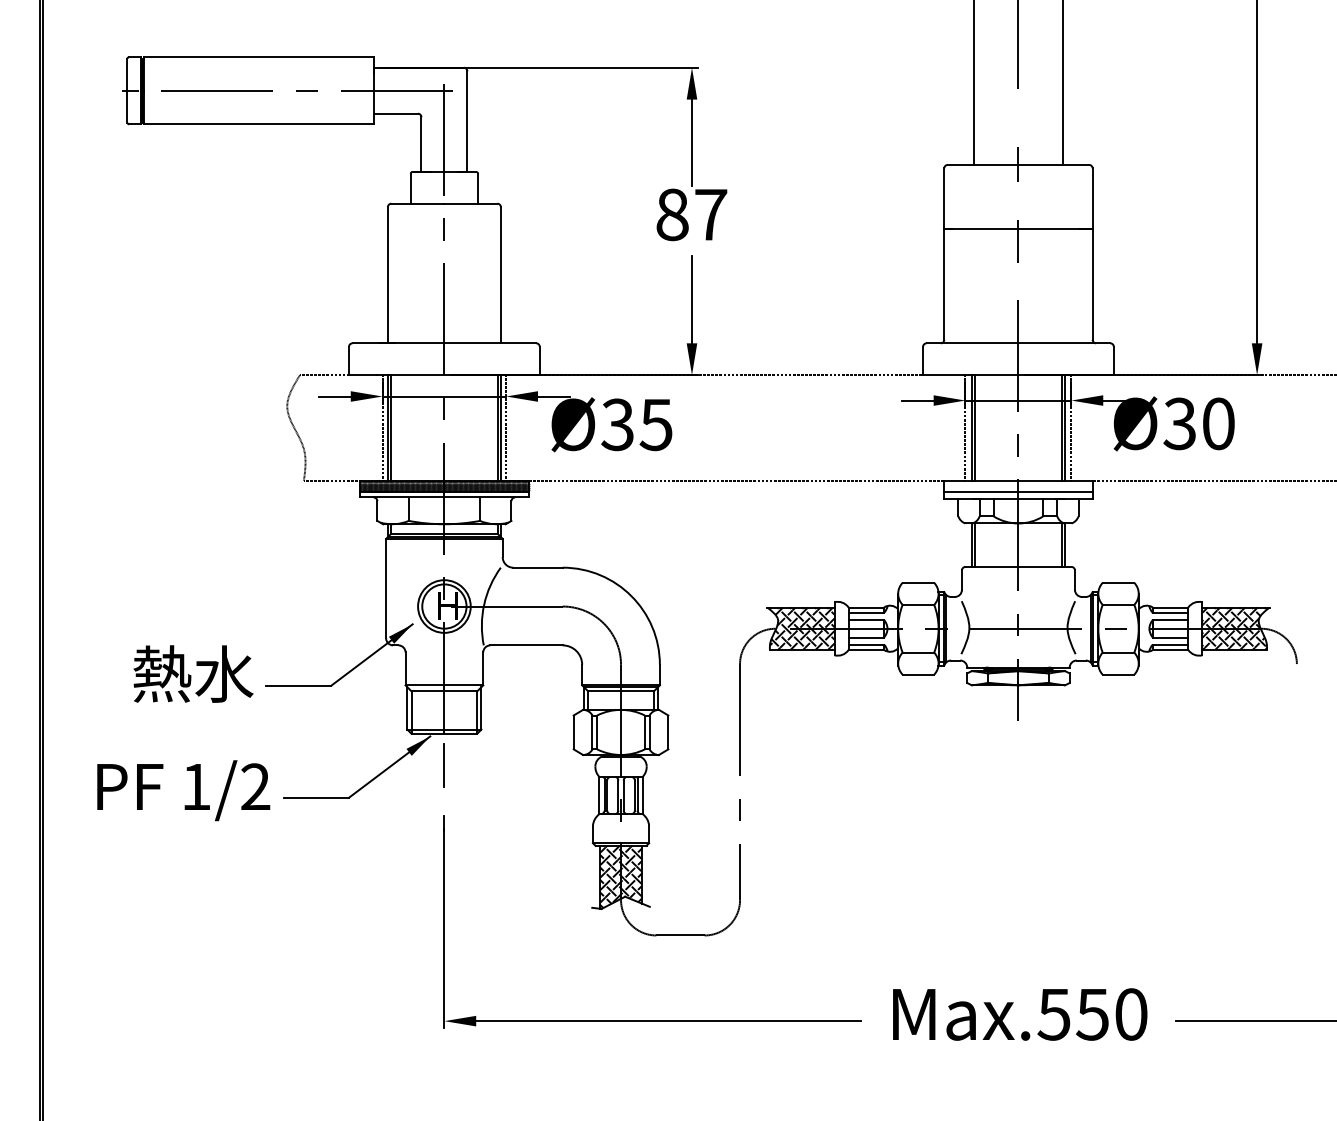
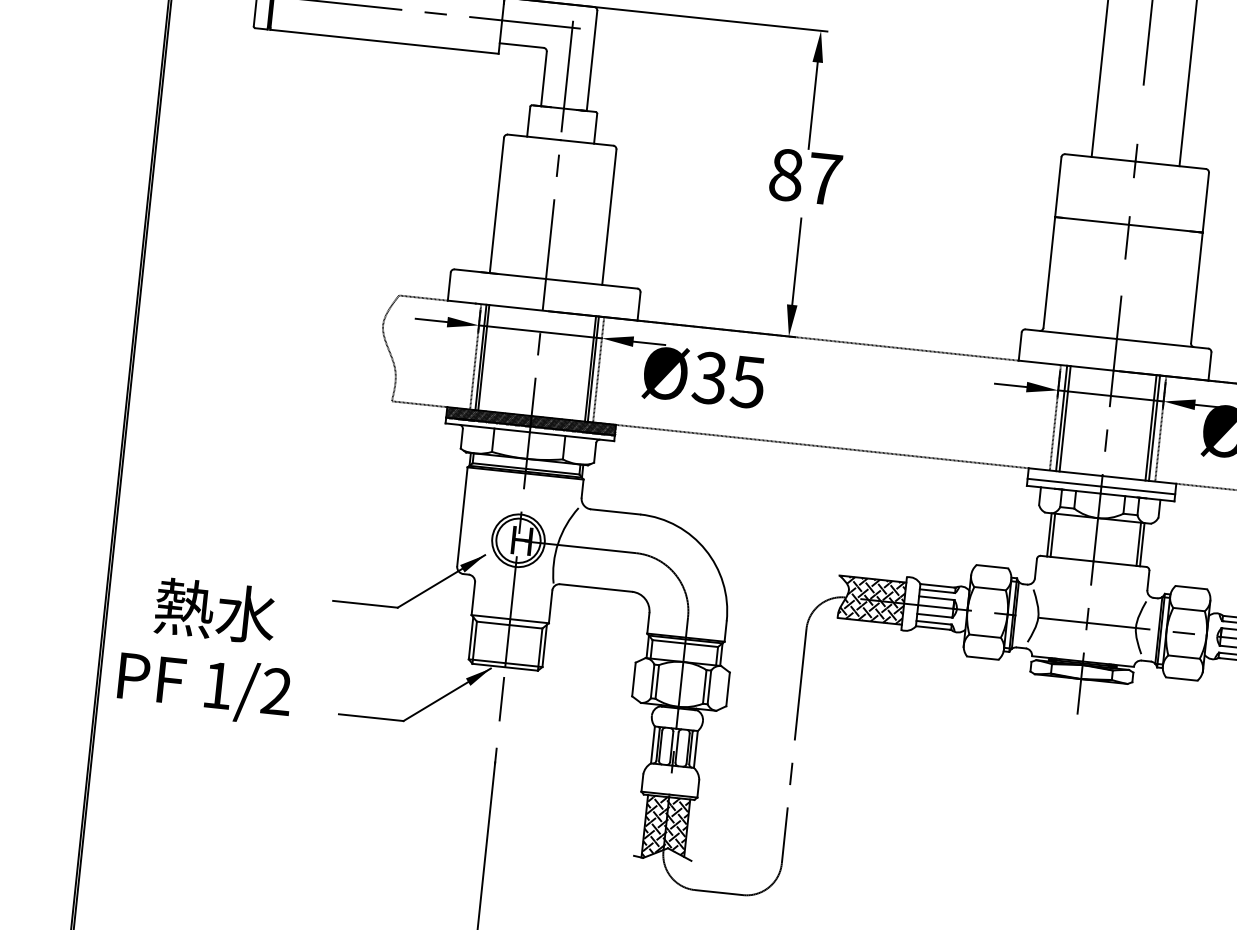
text: (193, 673) -> (215, 610), moved
text: (183, 790) -> (204, 687), moved

